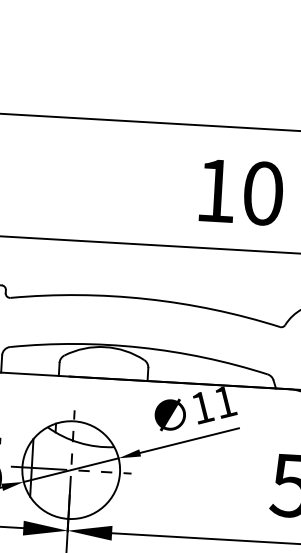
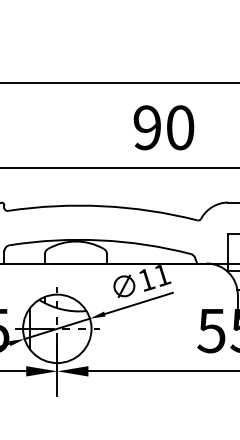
text: (214, 190) -> (146, 127), 10 -> 90

